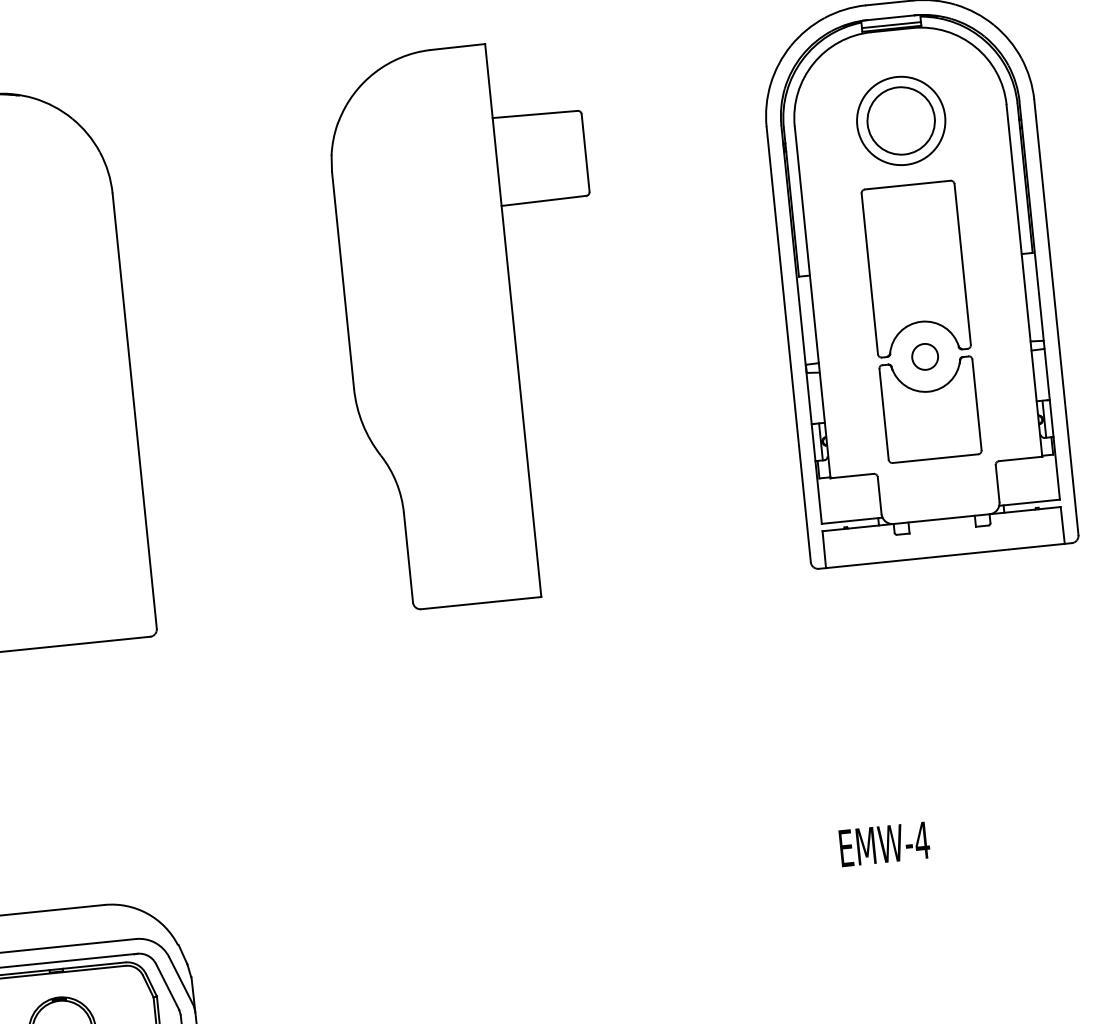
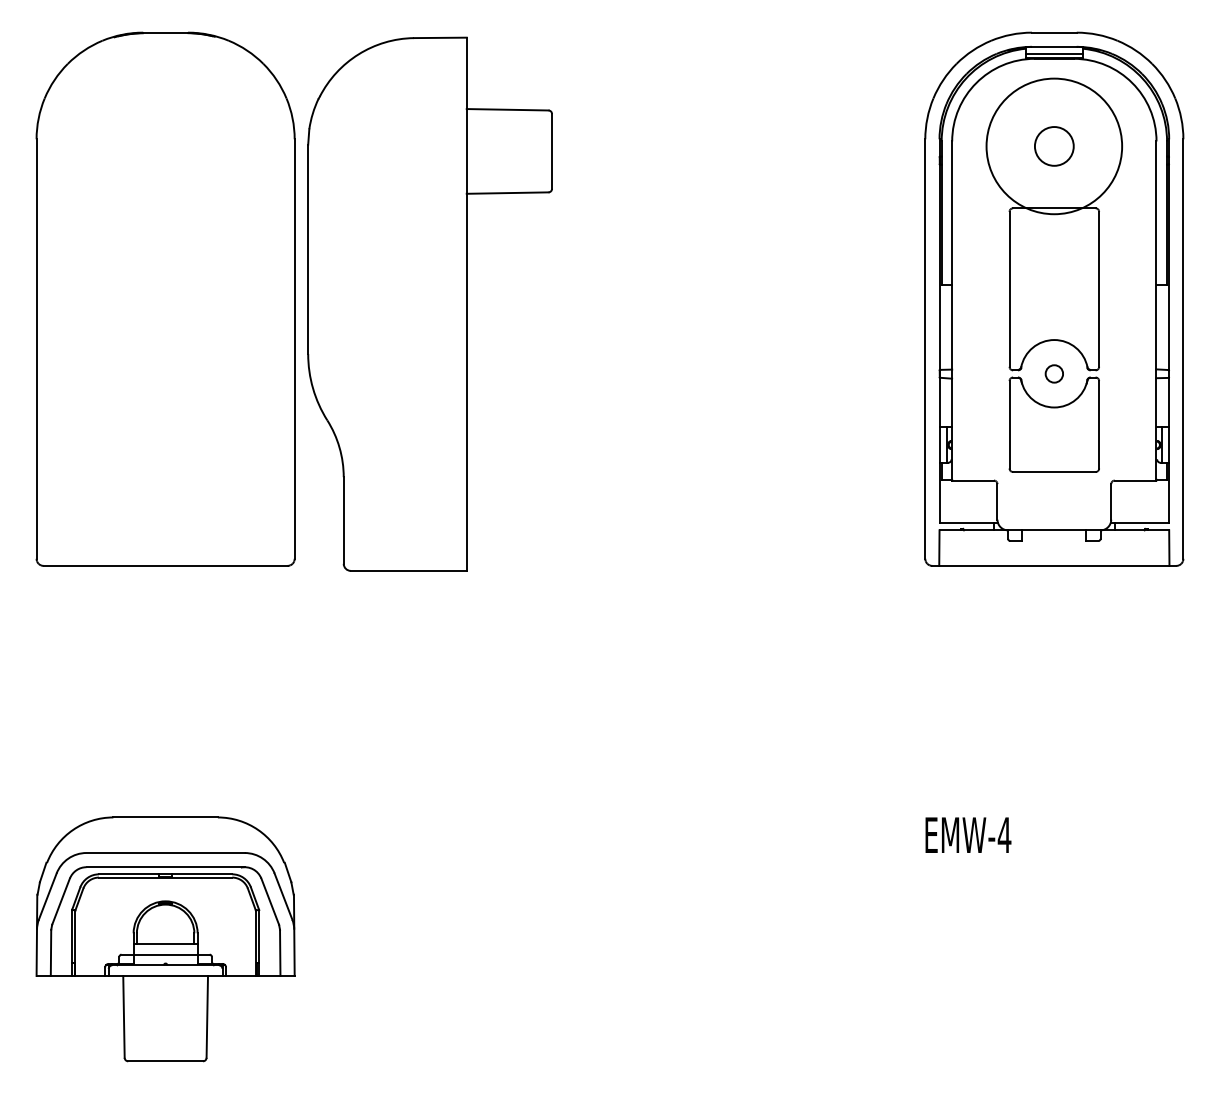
circle: (900, 121) -> (1053, 146), size x1.6
circle: (901, 121) -> (1054, 146), size x0.6
part: (474, 323) -> (429, 303), moved
circle: (925, 356) -> (1054, 373), size x0.7

